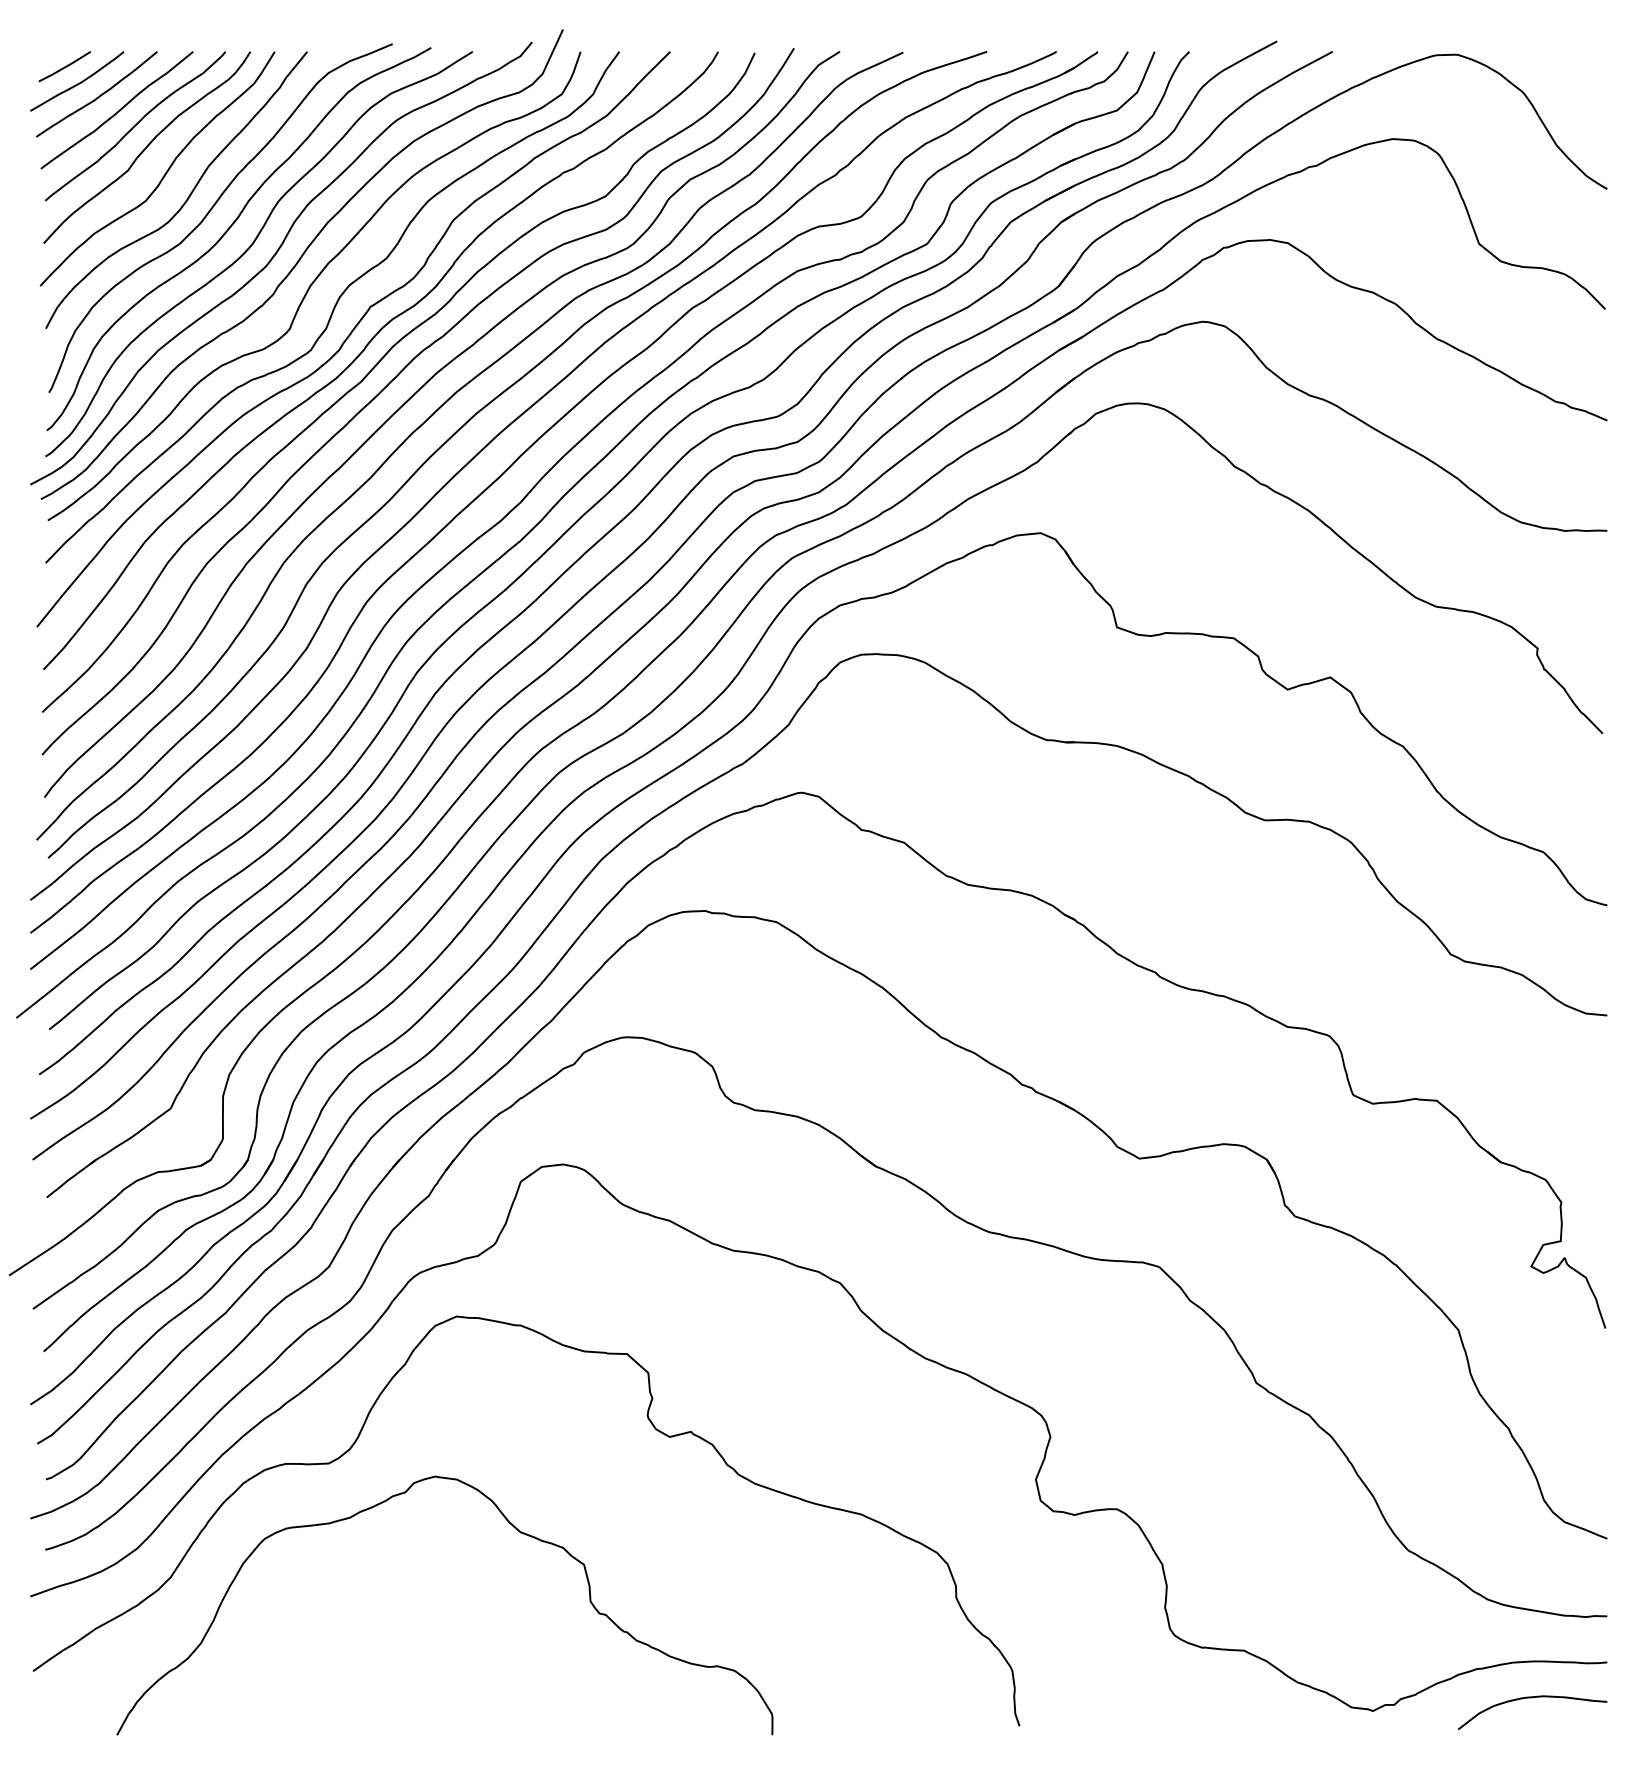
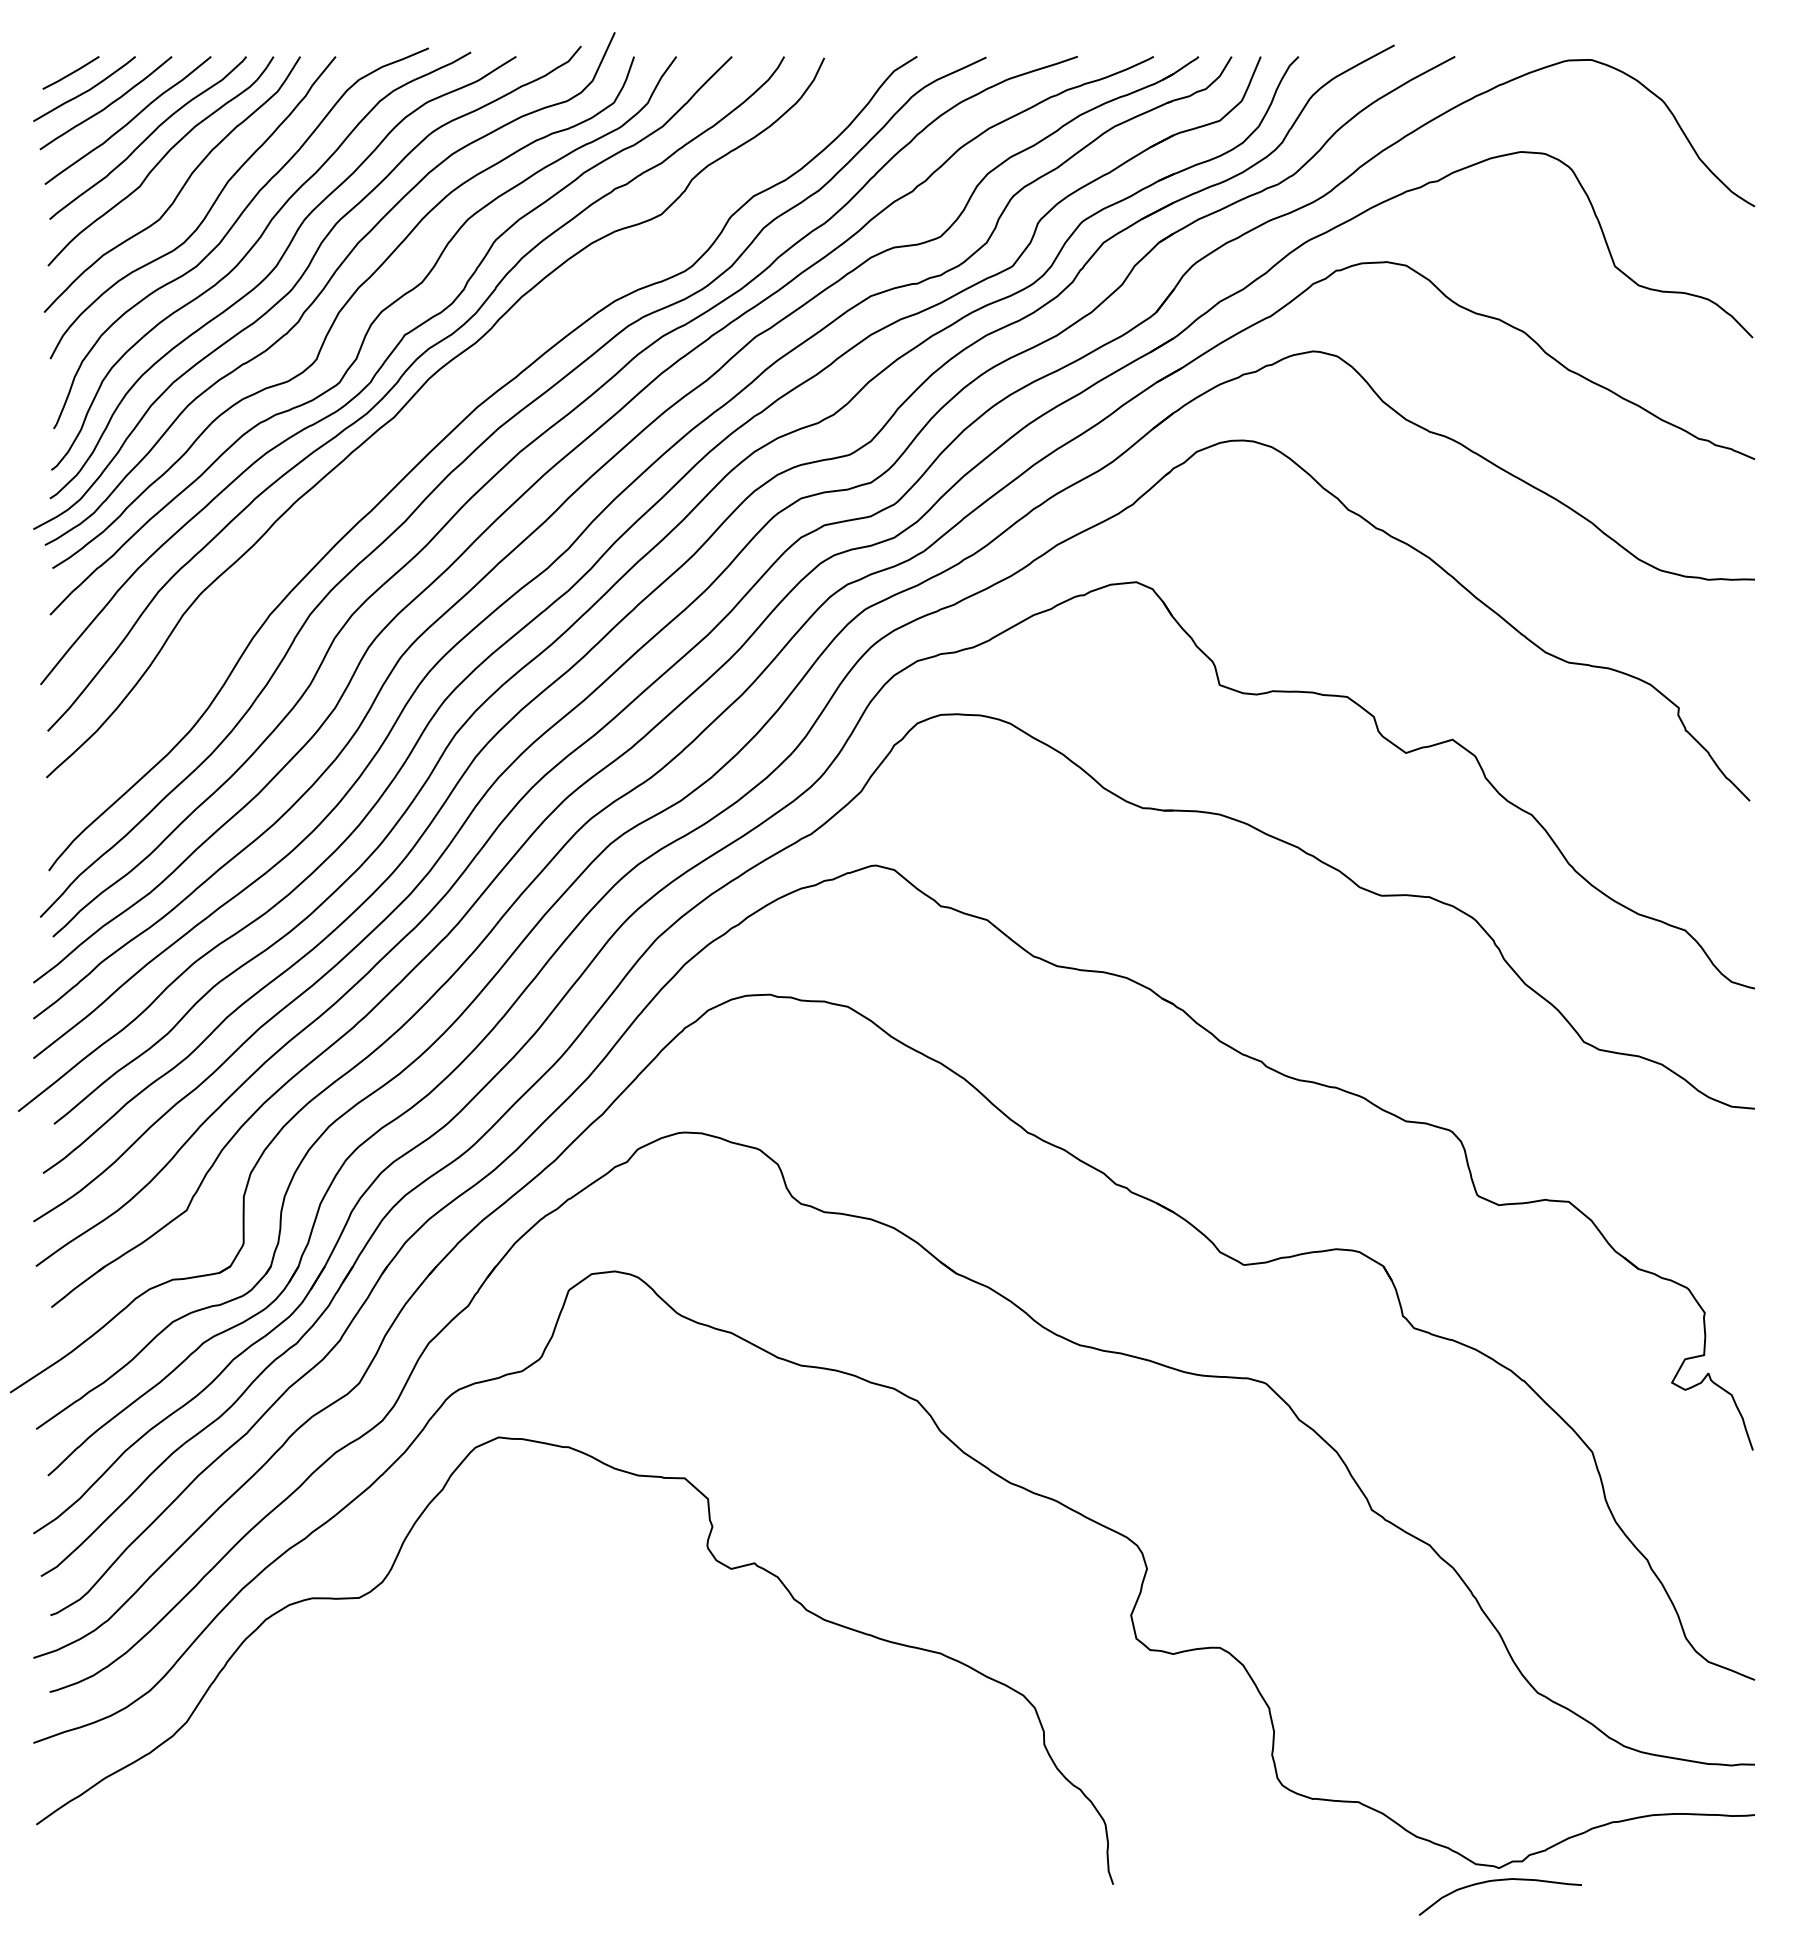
curve: (395, 378) -> (432, 413), removed
curve: (513, 1527) -> (560, 1667), removed
curve: (1529, 1698) -> (1497, 1881), moved

